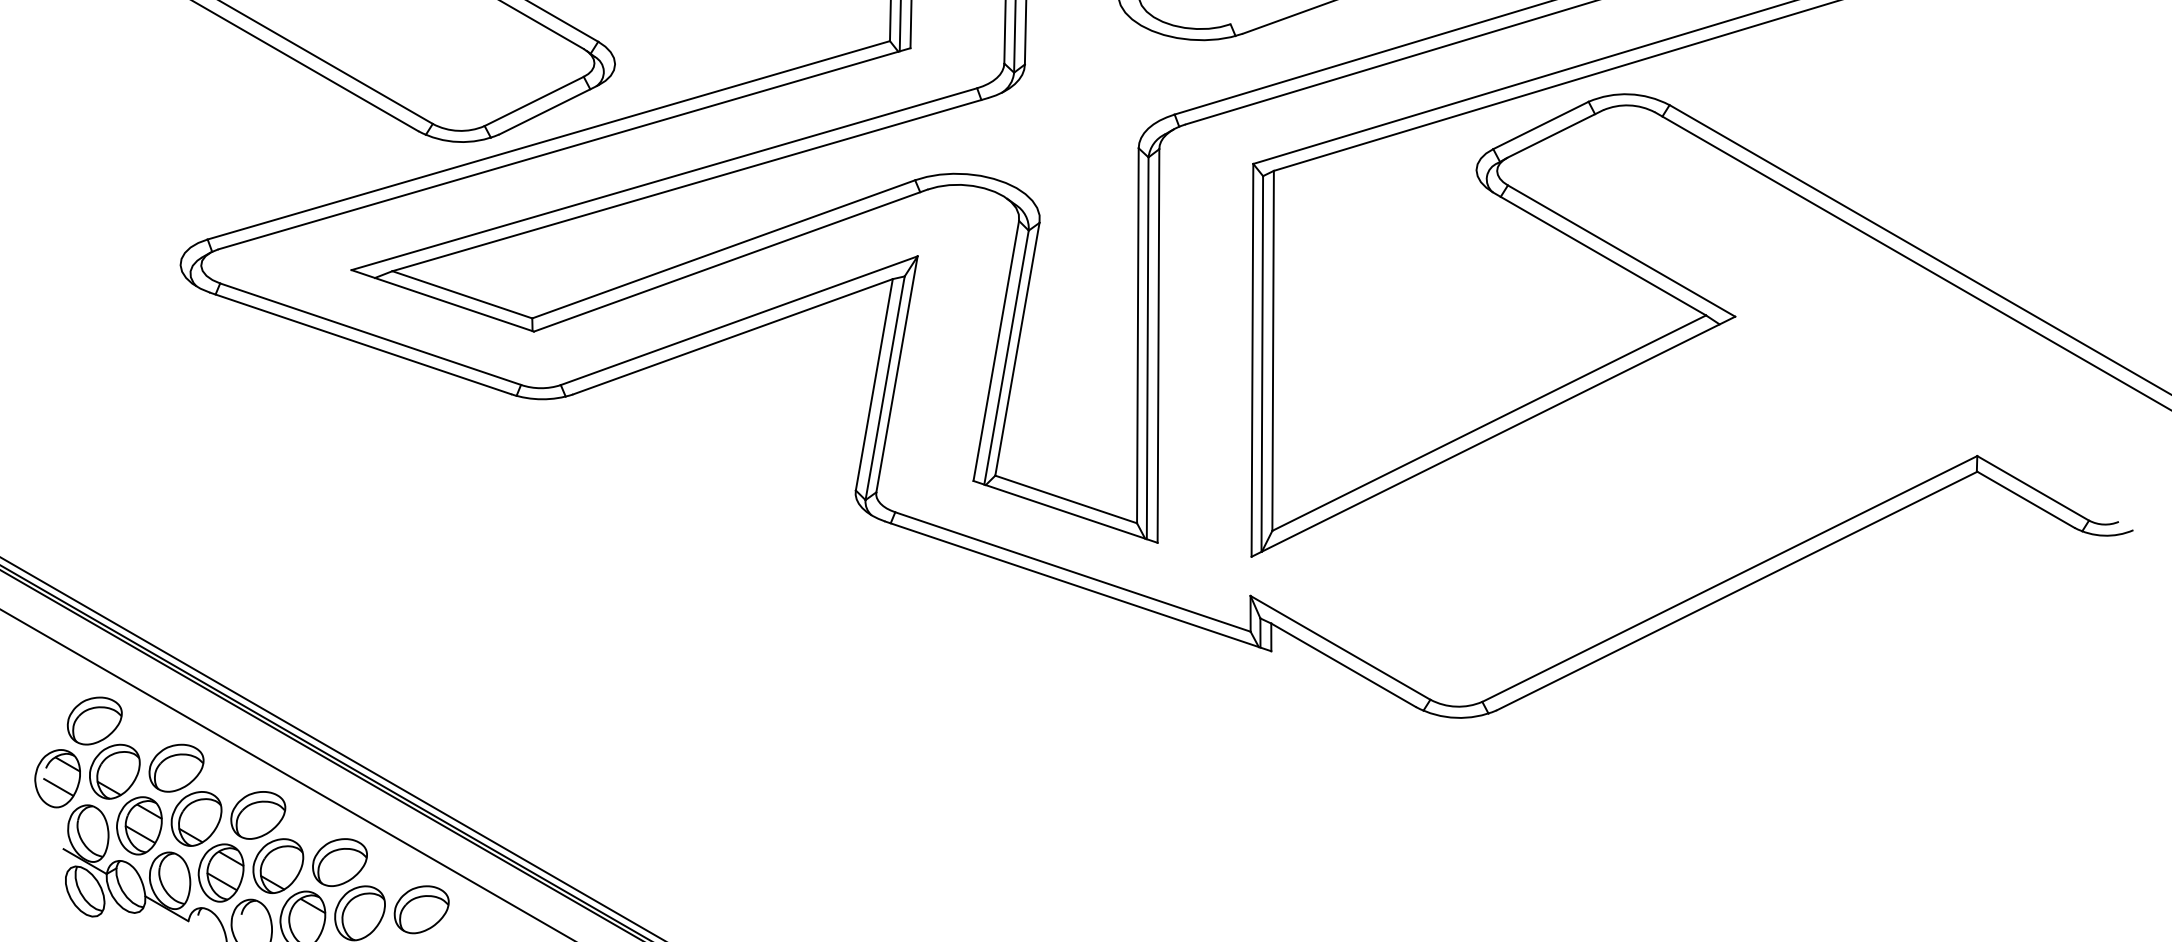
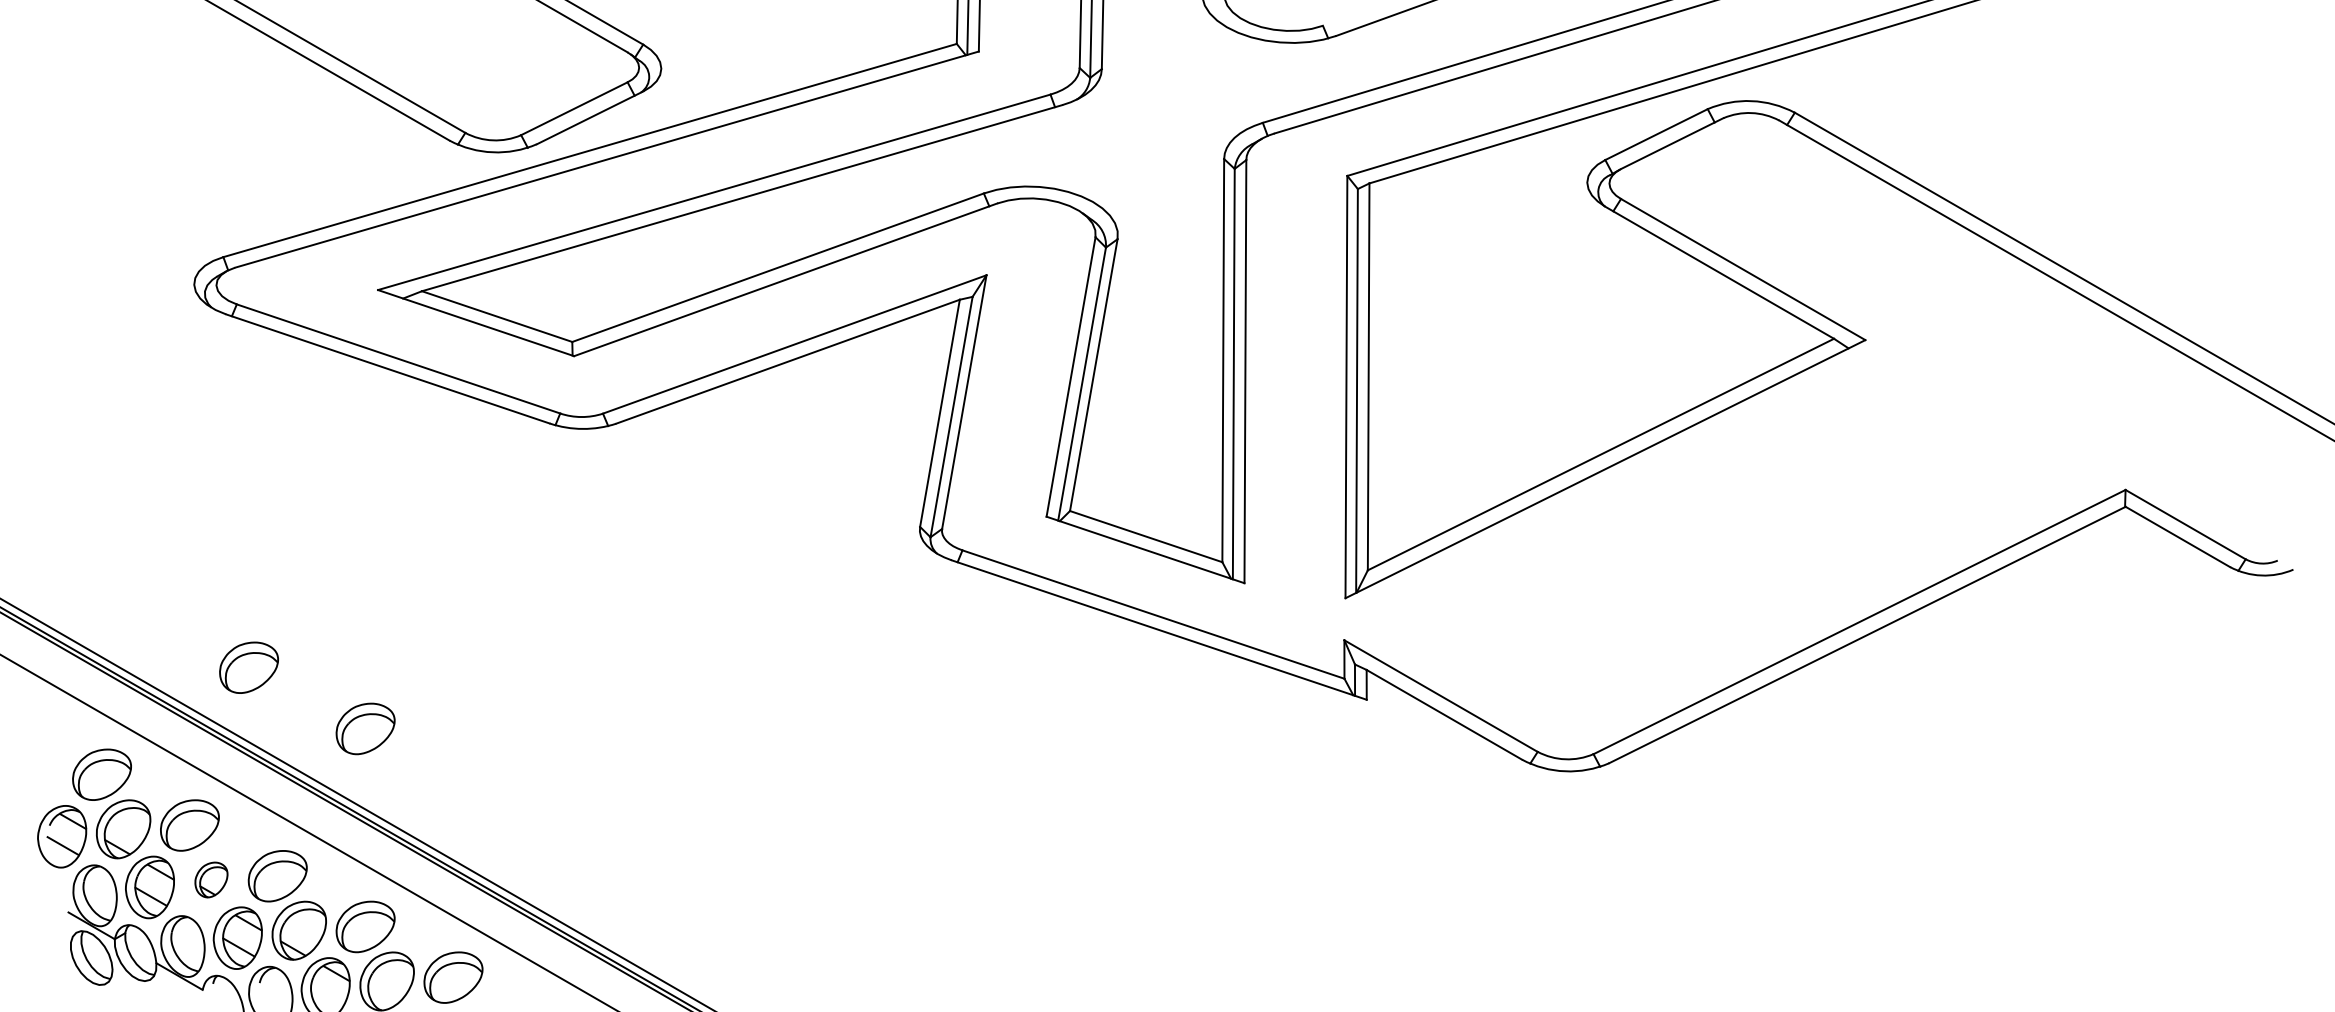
part: (231, 621) -> (248, 667), added
part: (339, 677) -> (365, 728), added
part: (196, 818) -> (211, 879), size x0.6

